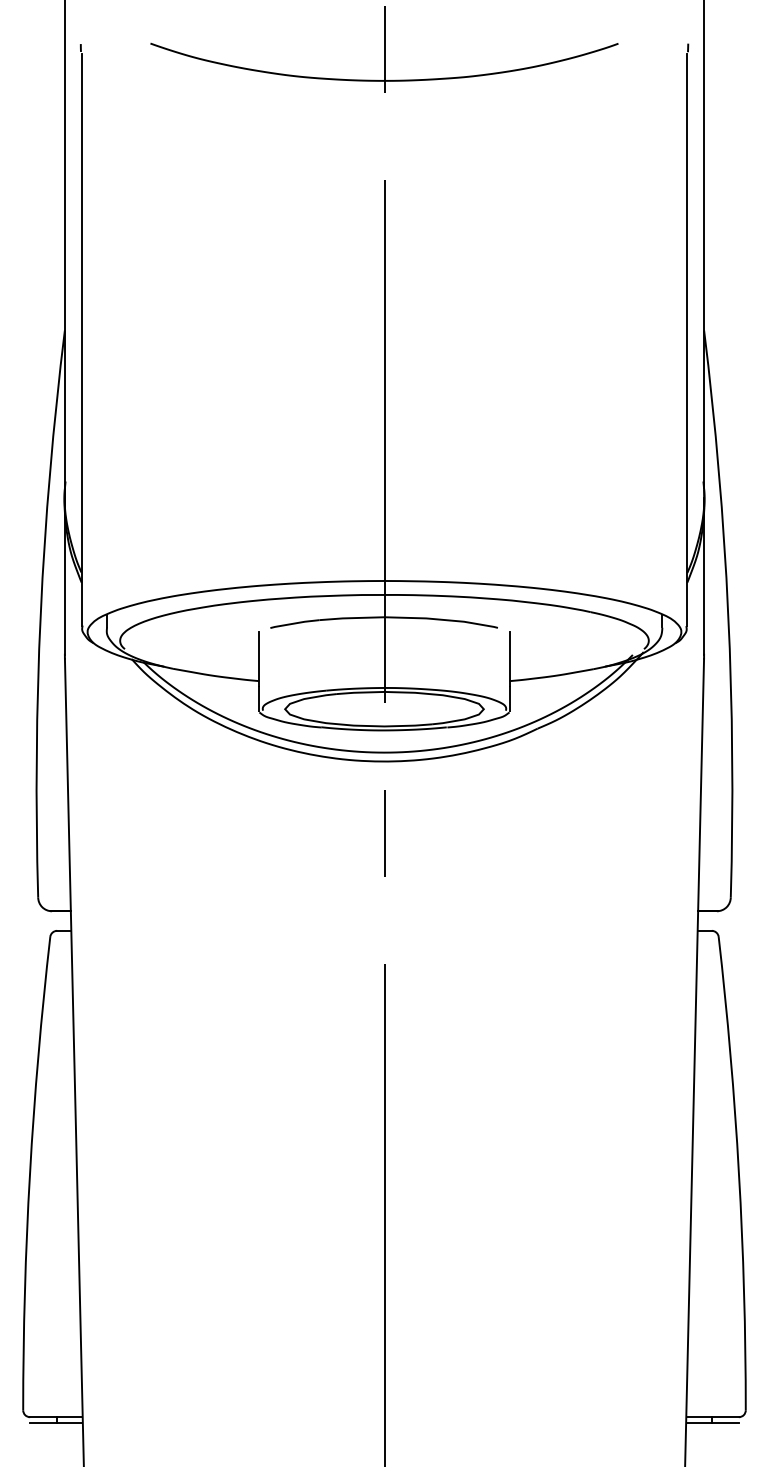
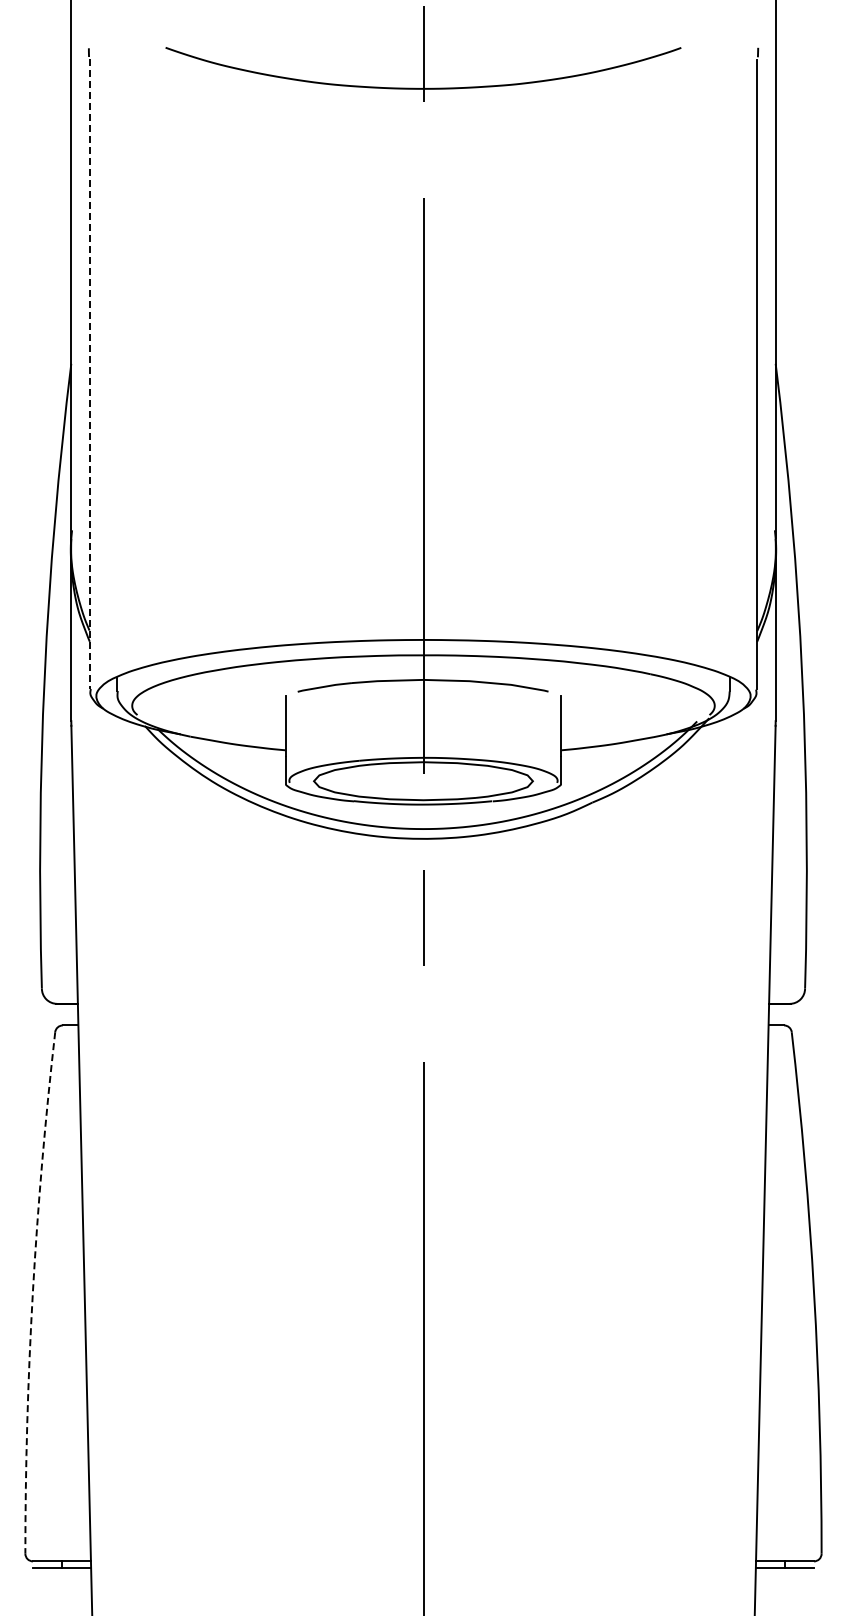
line: (82, 340) -> (90, 374), solid -> dashed
arc: (29, 1173) -> (32, 1292), solid -> dashed

